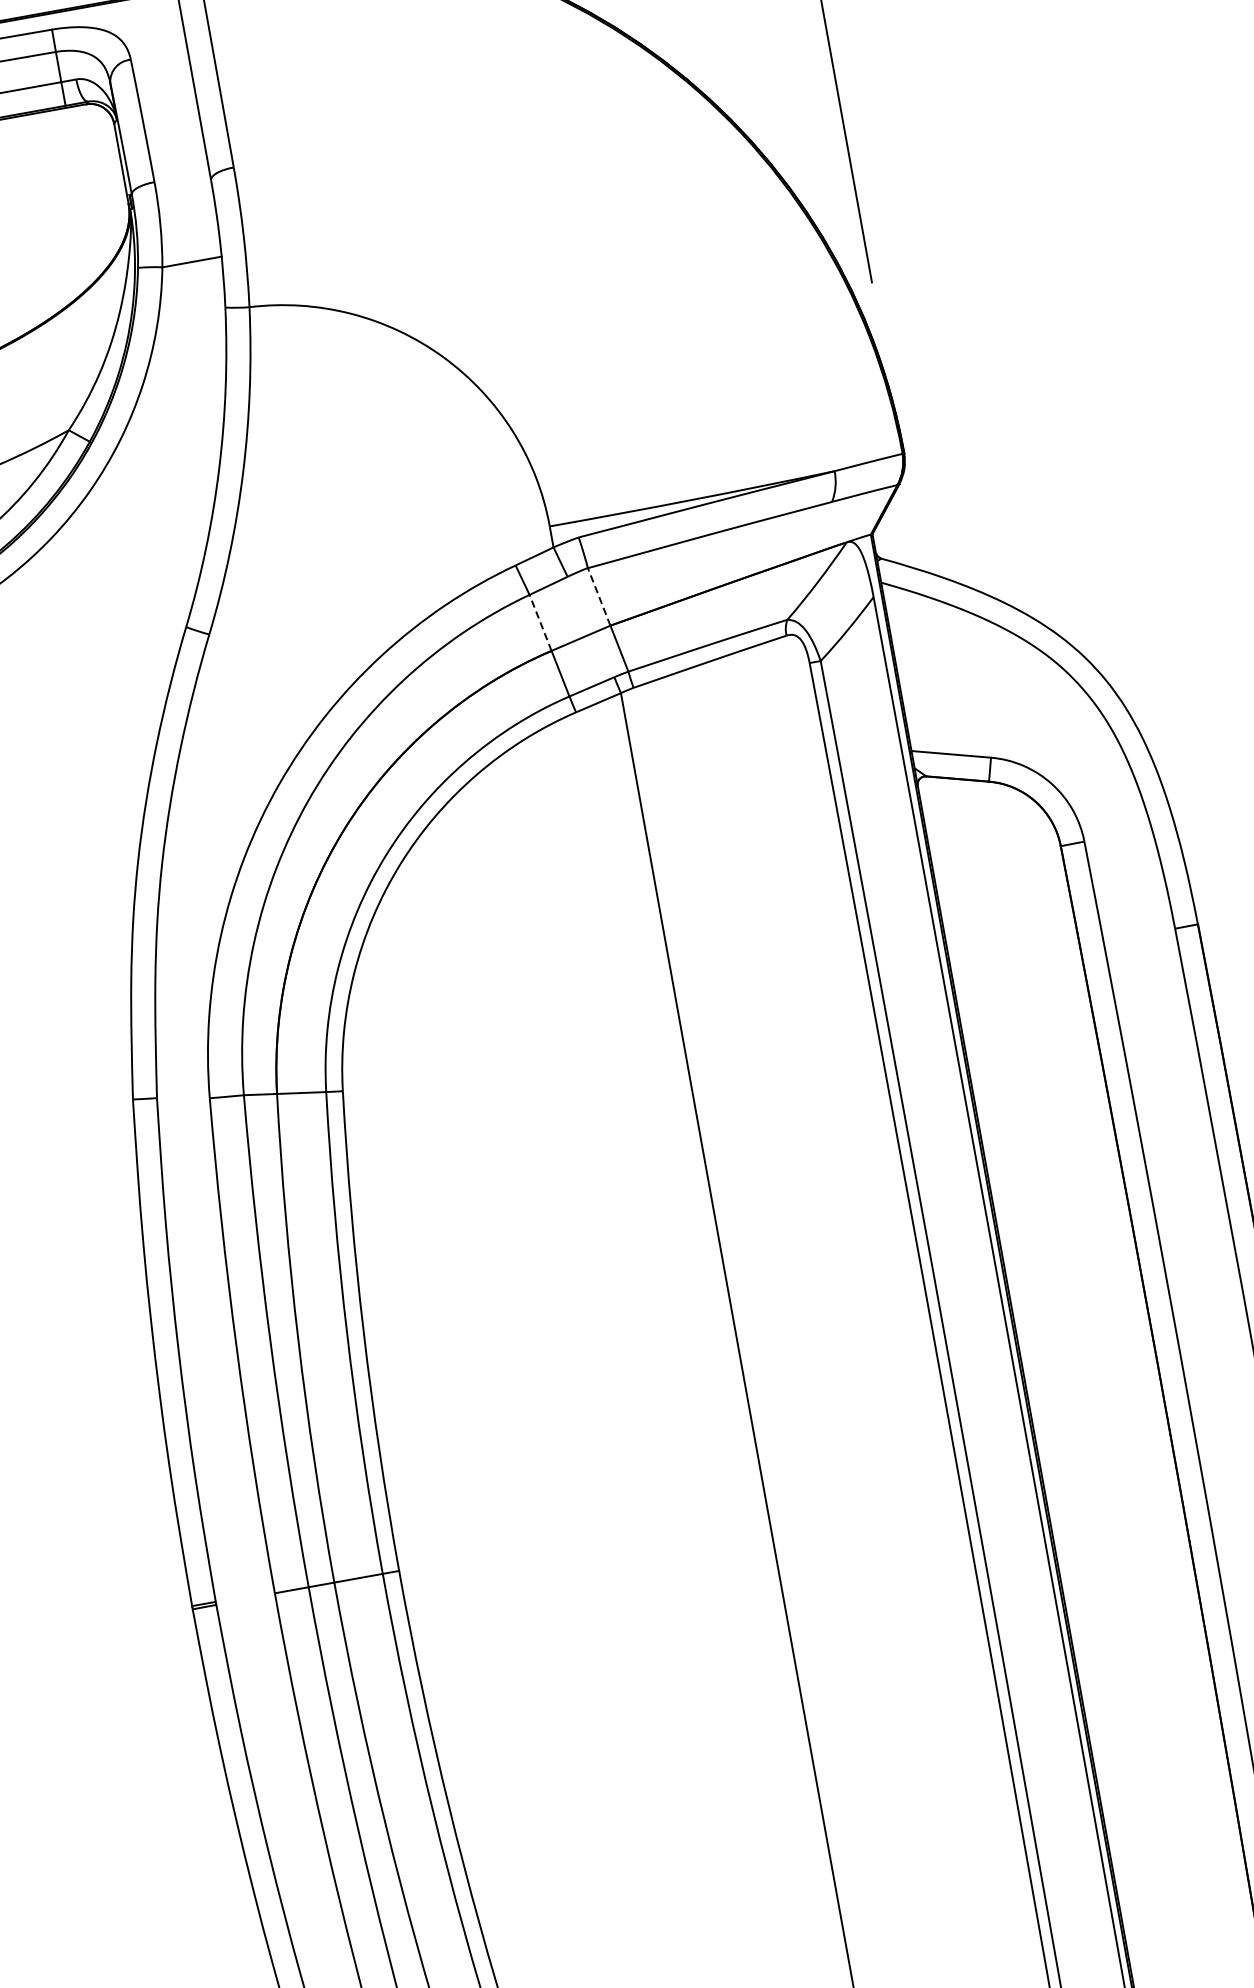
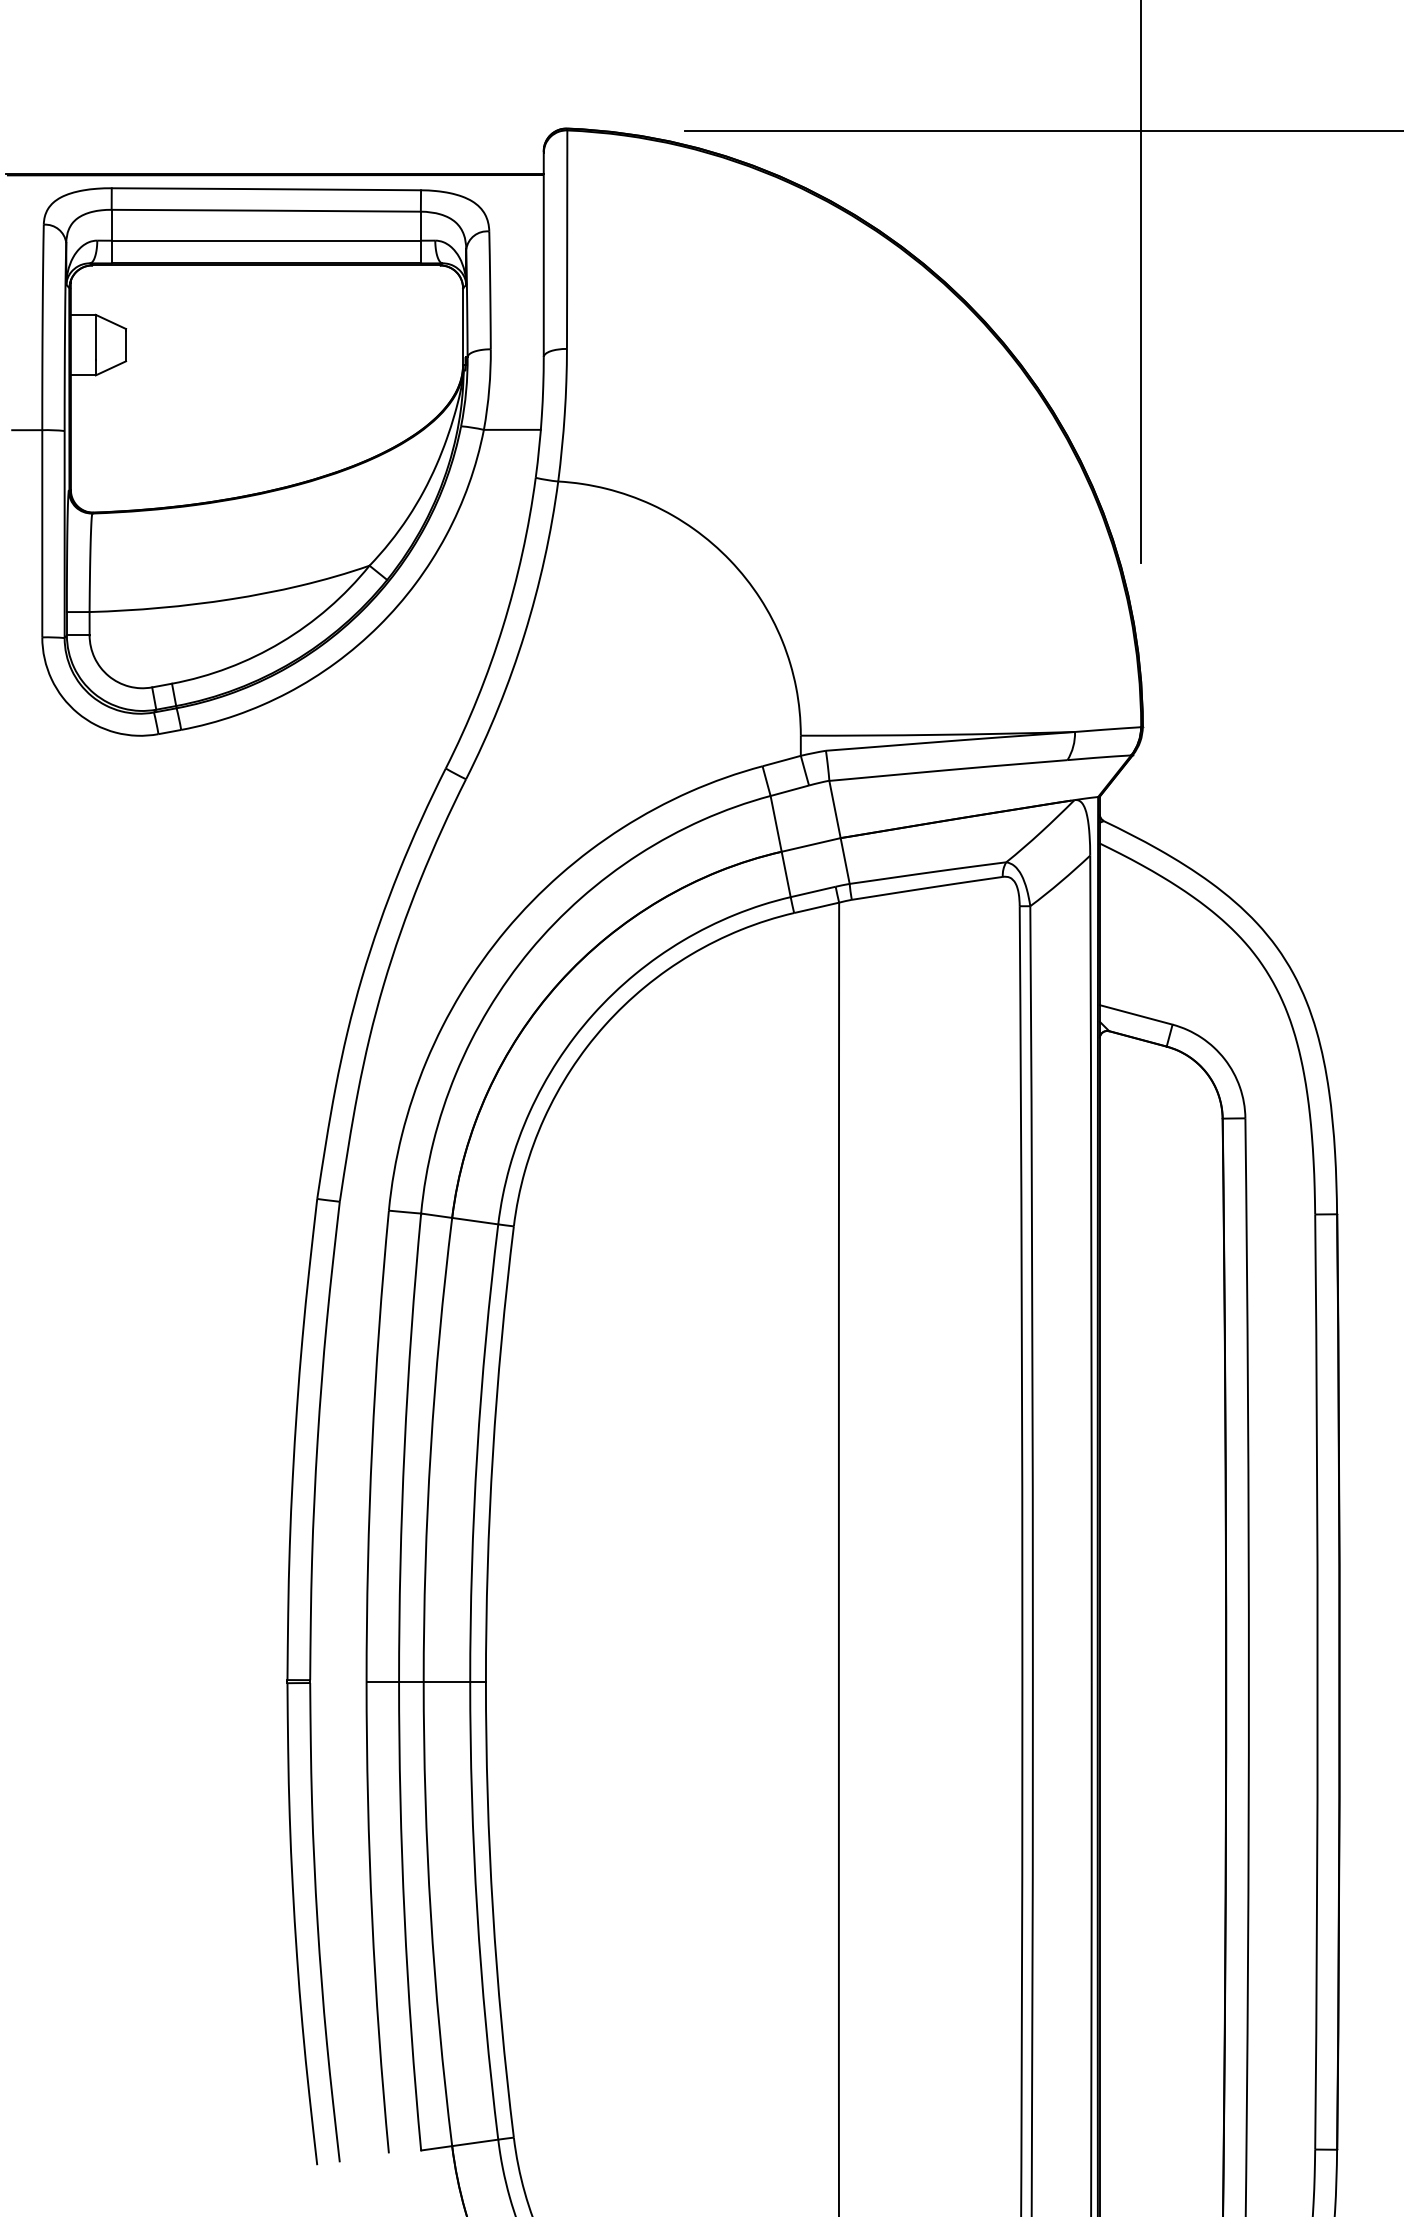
line: (598, 597) -> (834, 809), dashed -> solid
line: (540, 622) -> (776, 823), dashed -> solid

